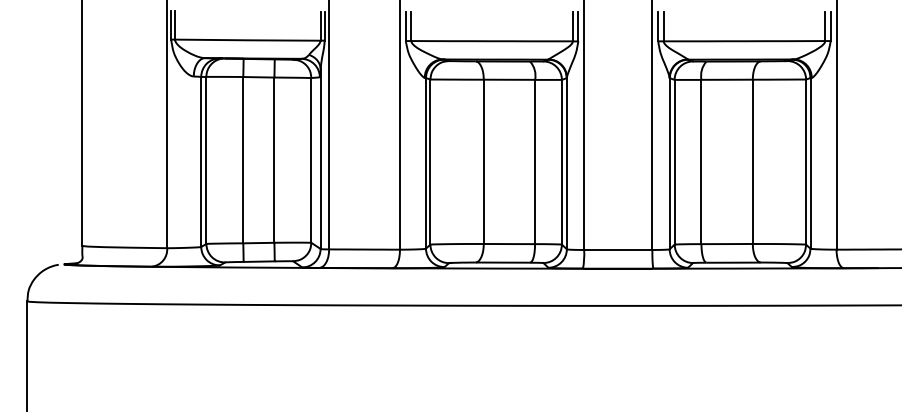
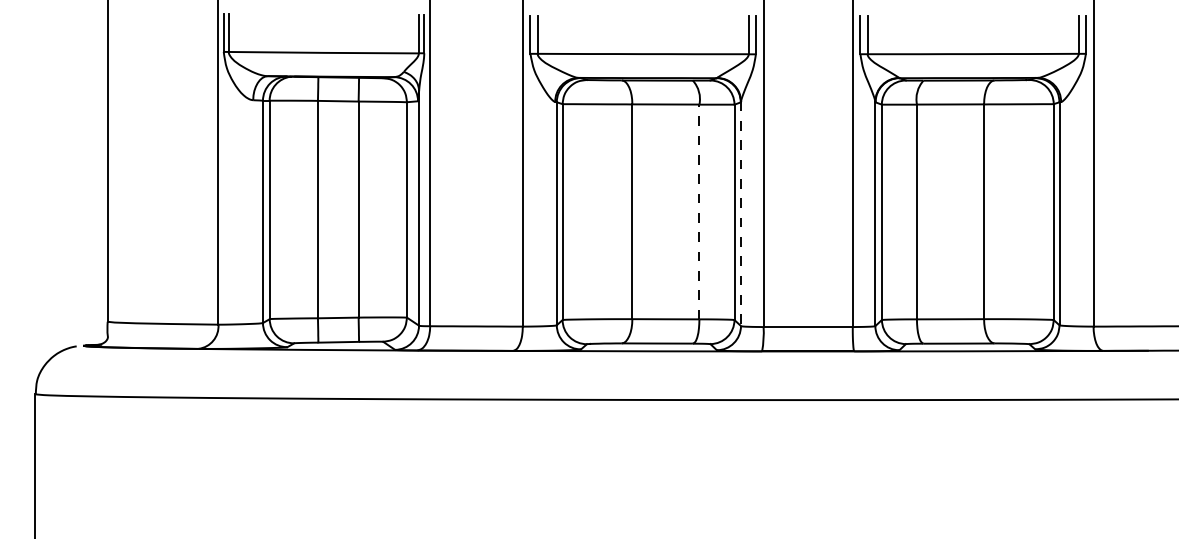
line: (535, 161) -> (699, 211), solid -> dashed
line: (566, 163) -> (740, 213), solid -> dashed

